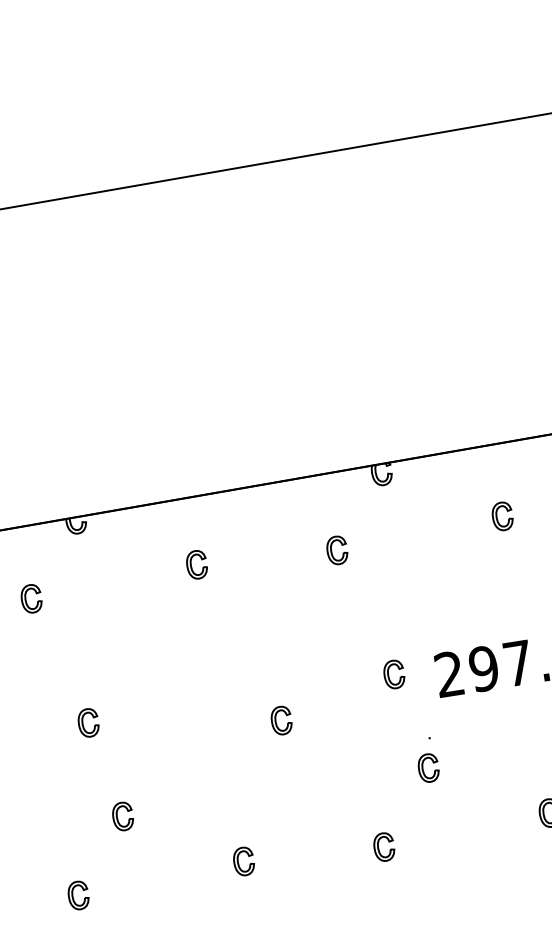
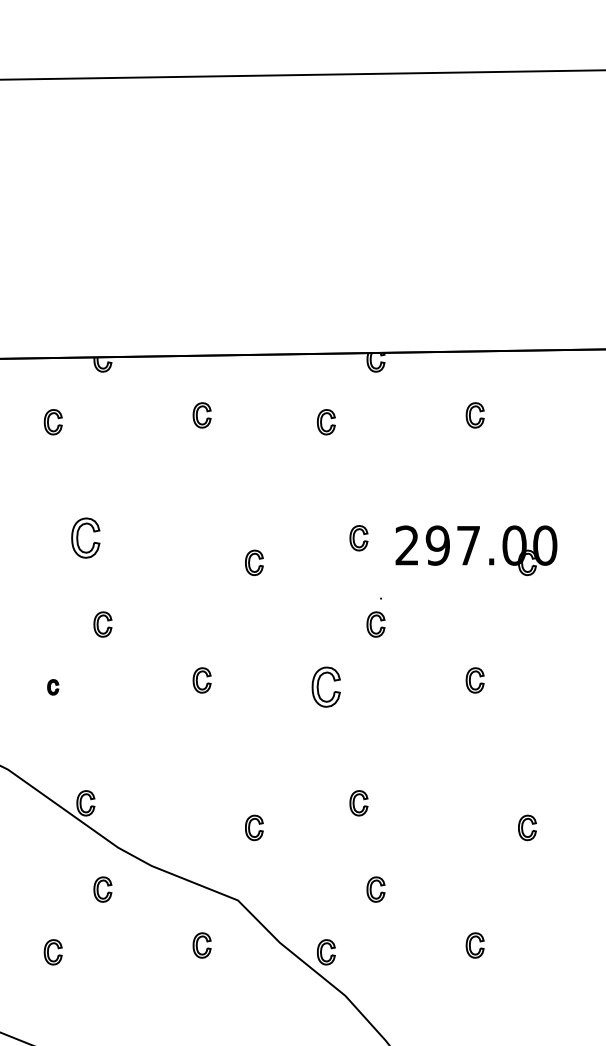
part: (88, 723) -> (85, 538), size x1.6
part: (384, 847) -> (326, 687), size x1.6
part: (77, 895) -> (52, 687), size x0.6

